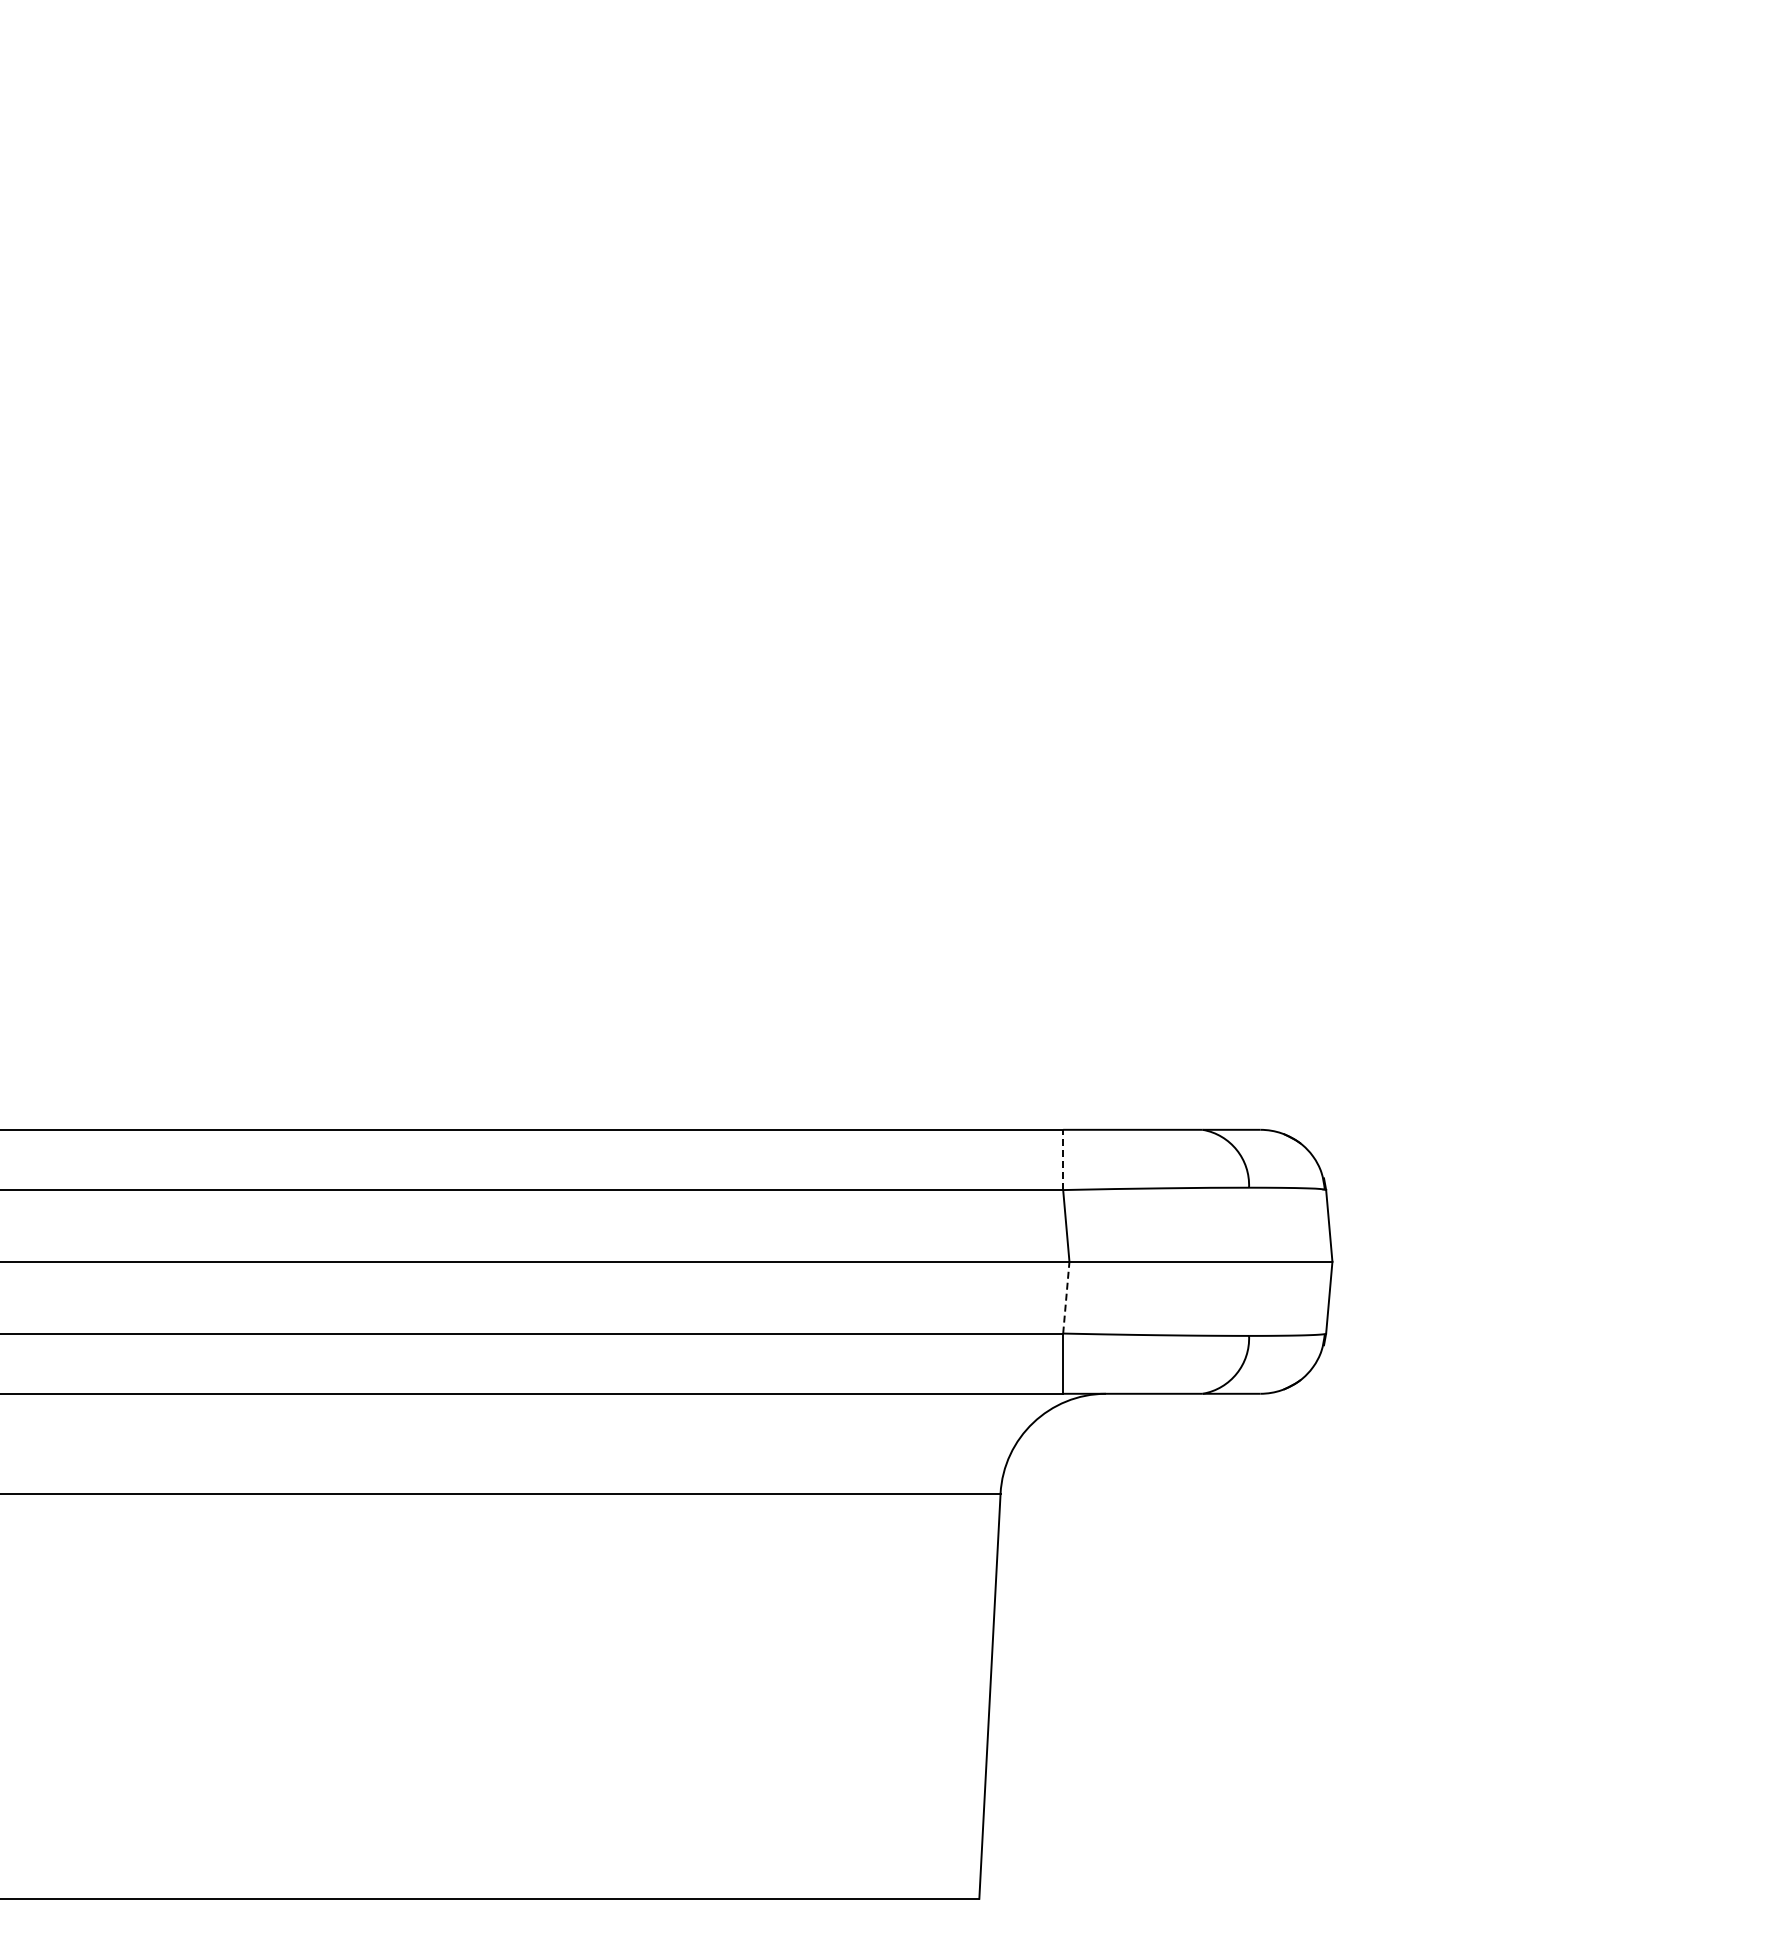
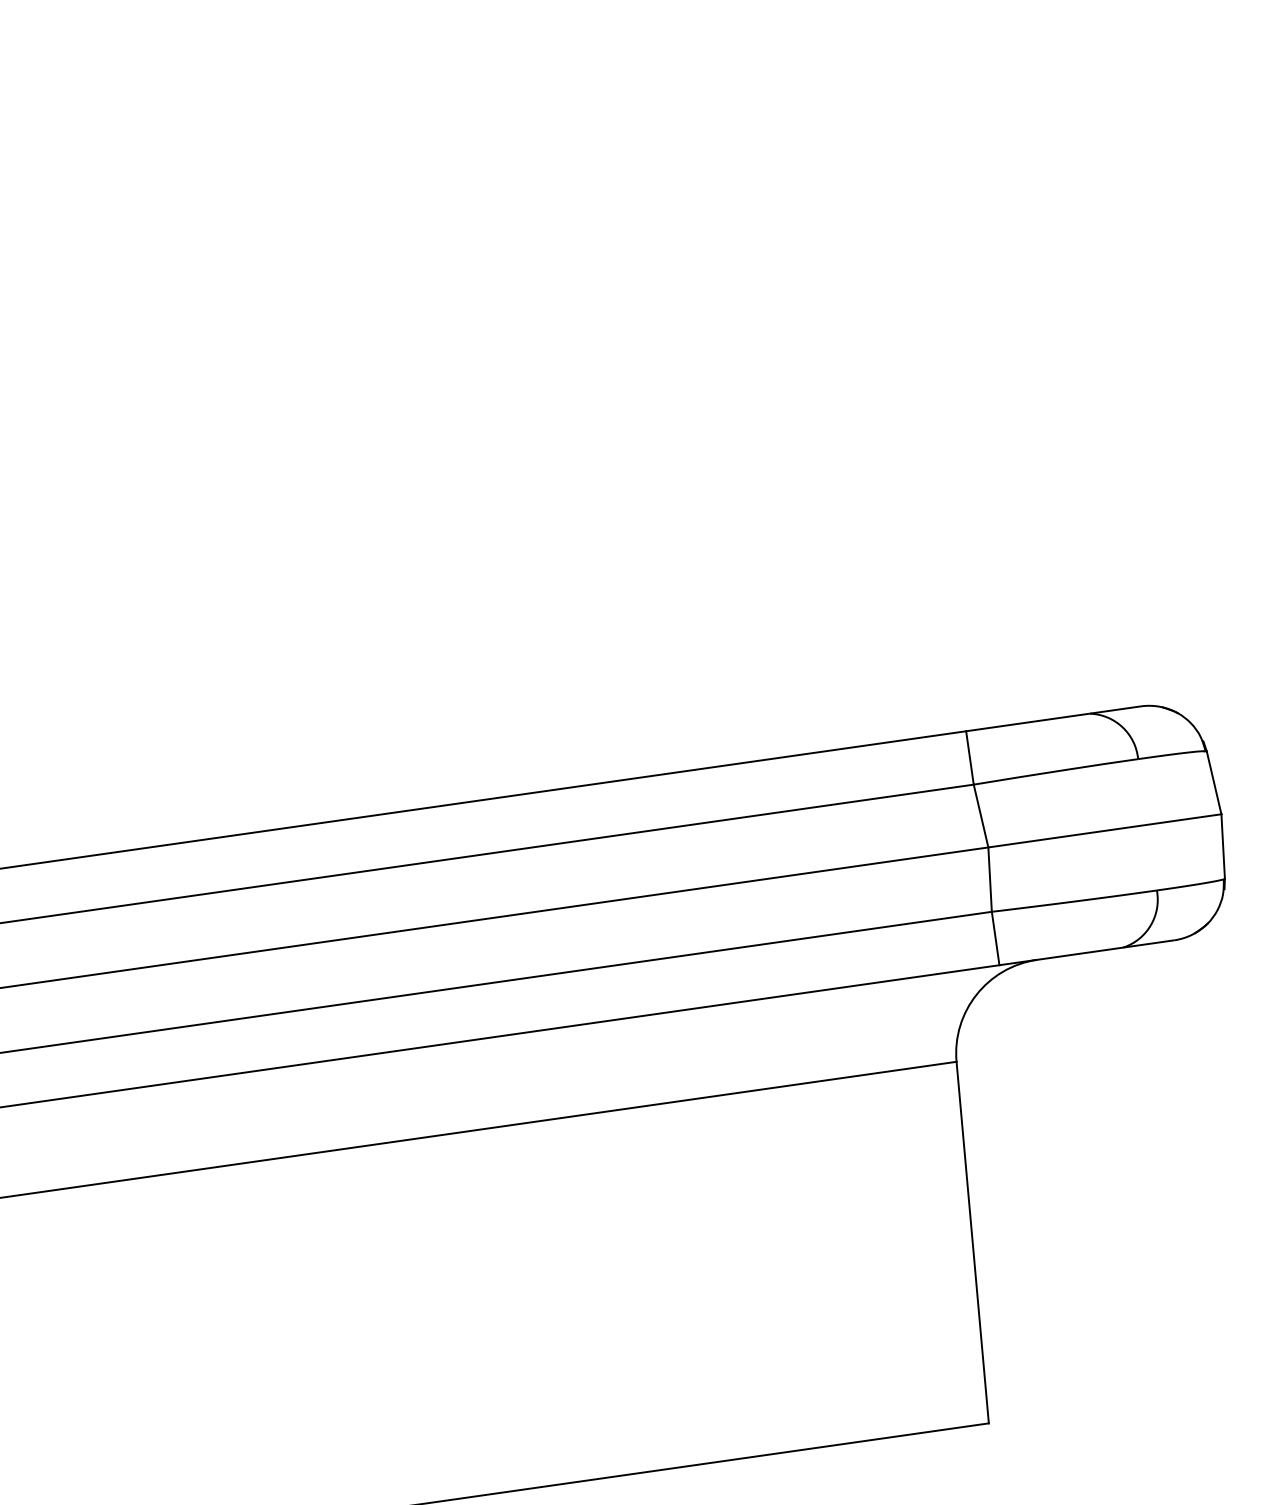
line: (1063, 1159) -> (970, 757), dashed -> solid
line: (1066, 1297) -> (990, 879), dashed -> solid

